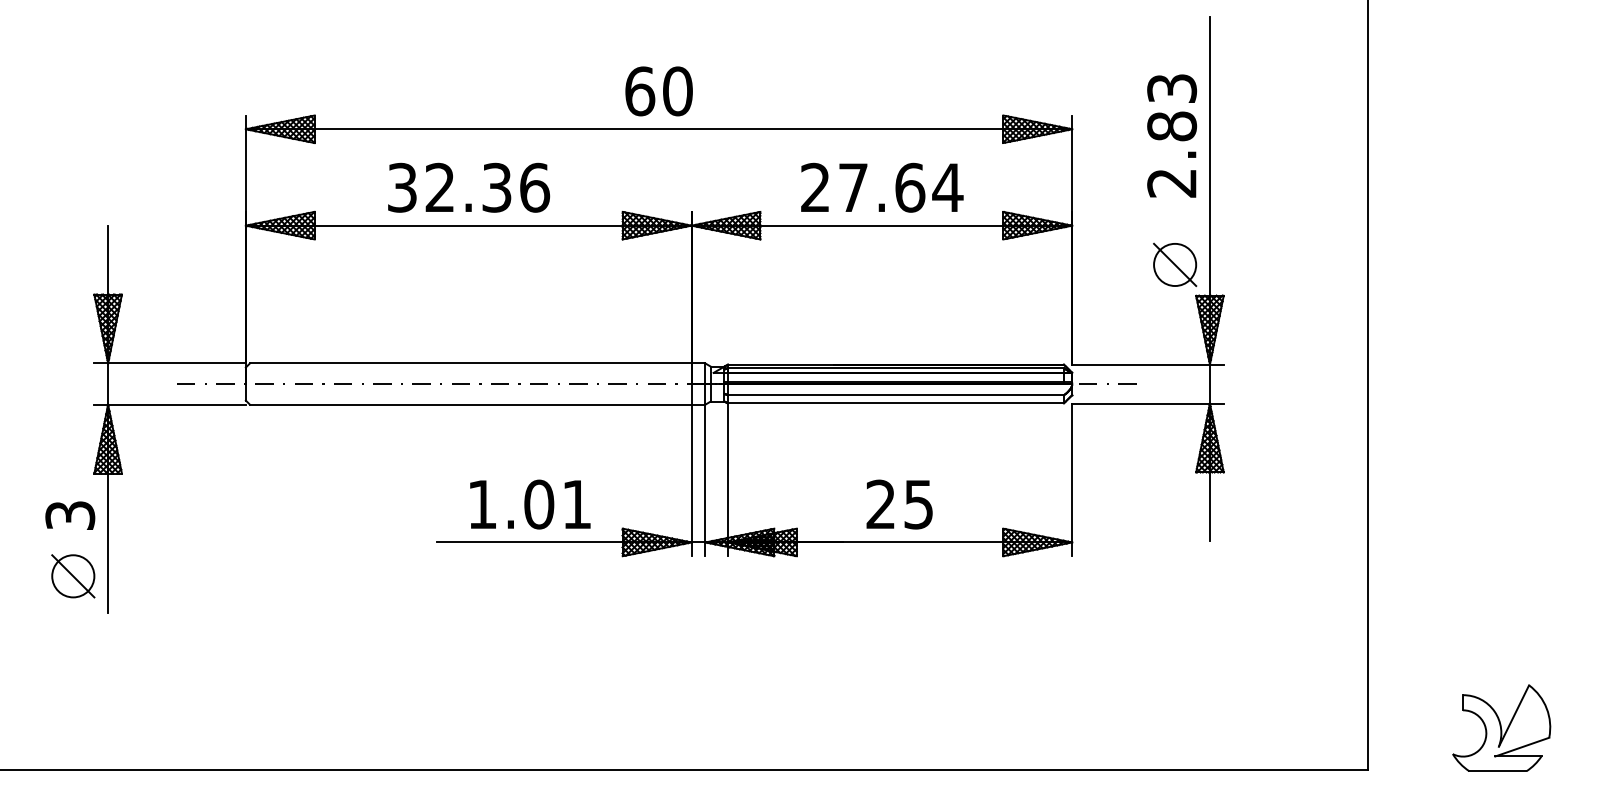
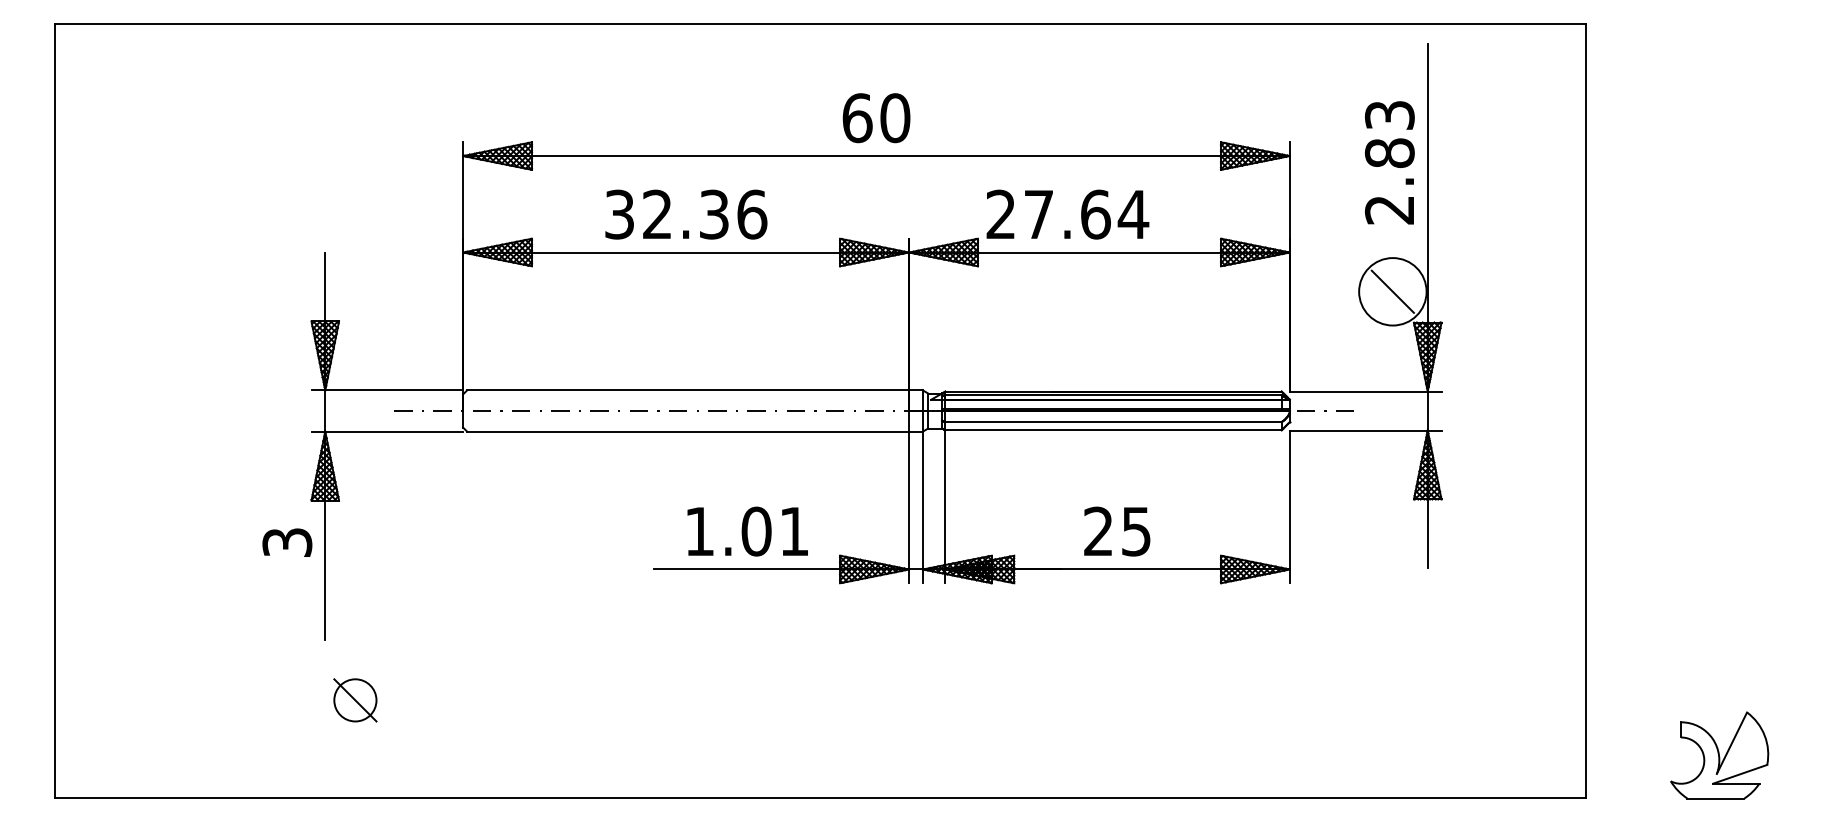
text: (881, 187) -> (1067, 214), moved
circle: (1174, 264) -> (1392, 291), size x1.6
part: (73, 576) -> (355, 700), moved

